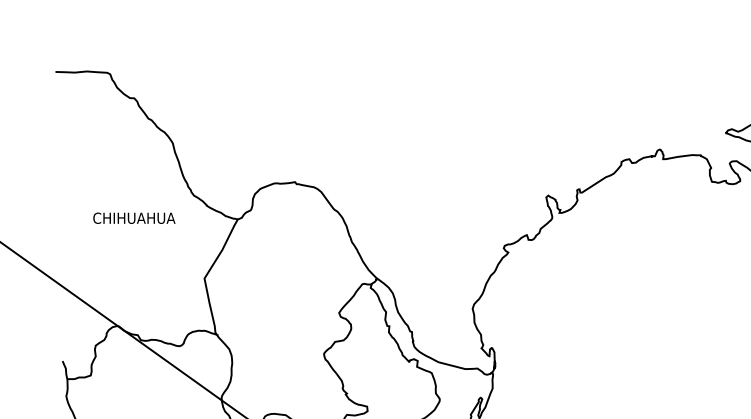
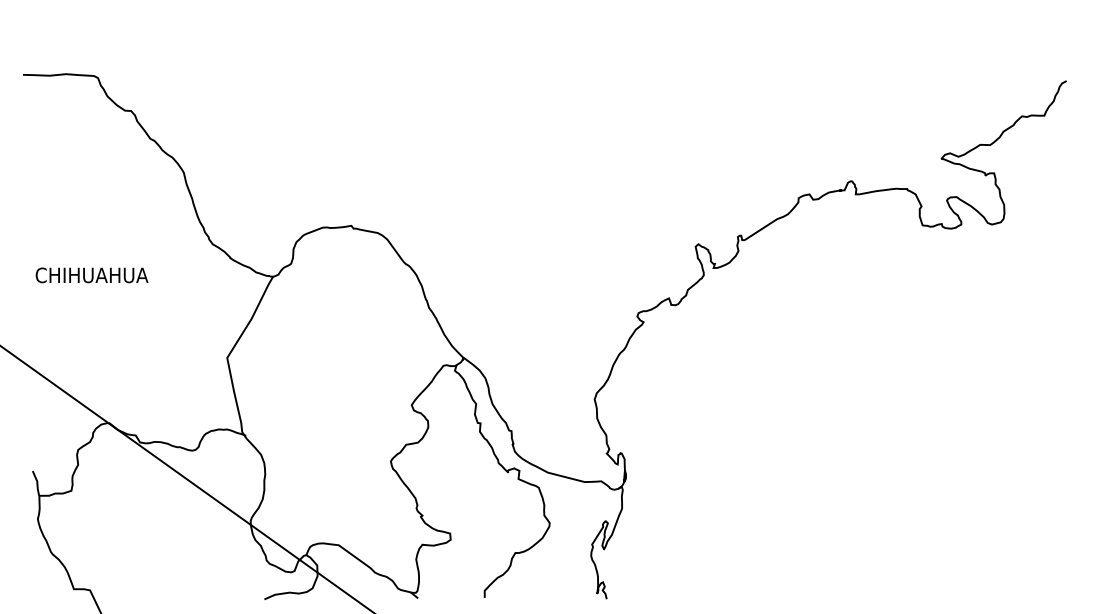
text: (133, 218) -> (91, 275), moved

